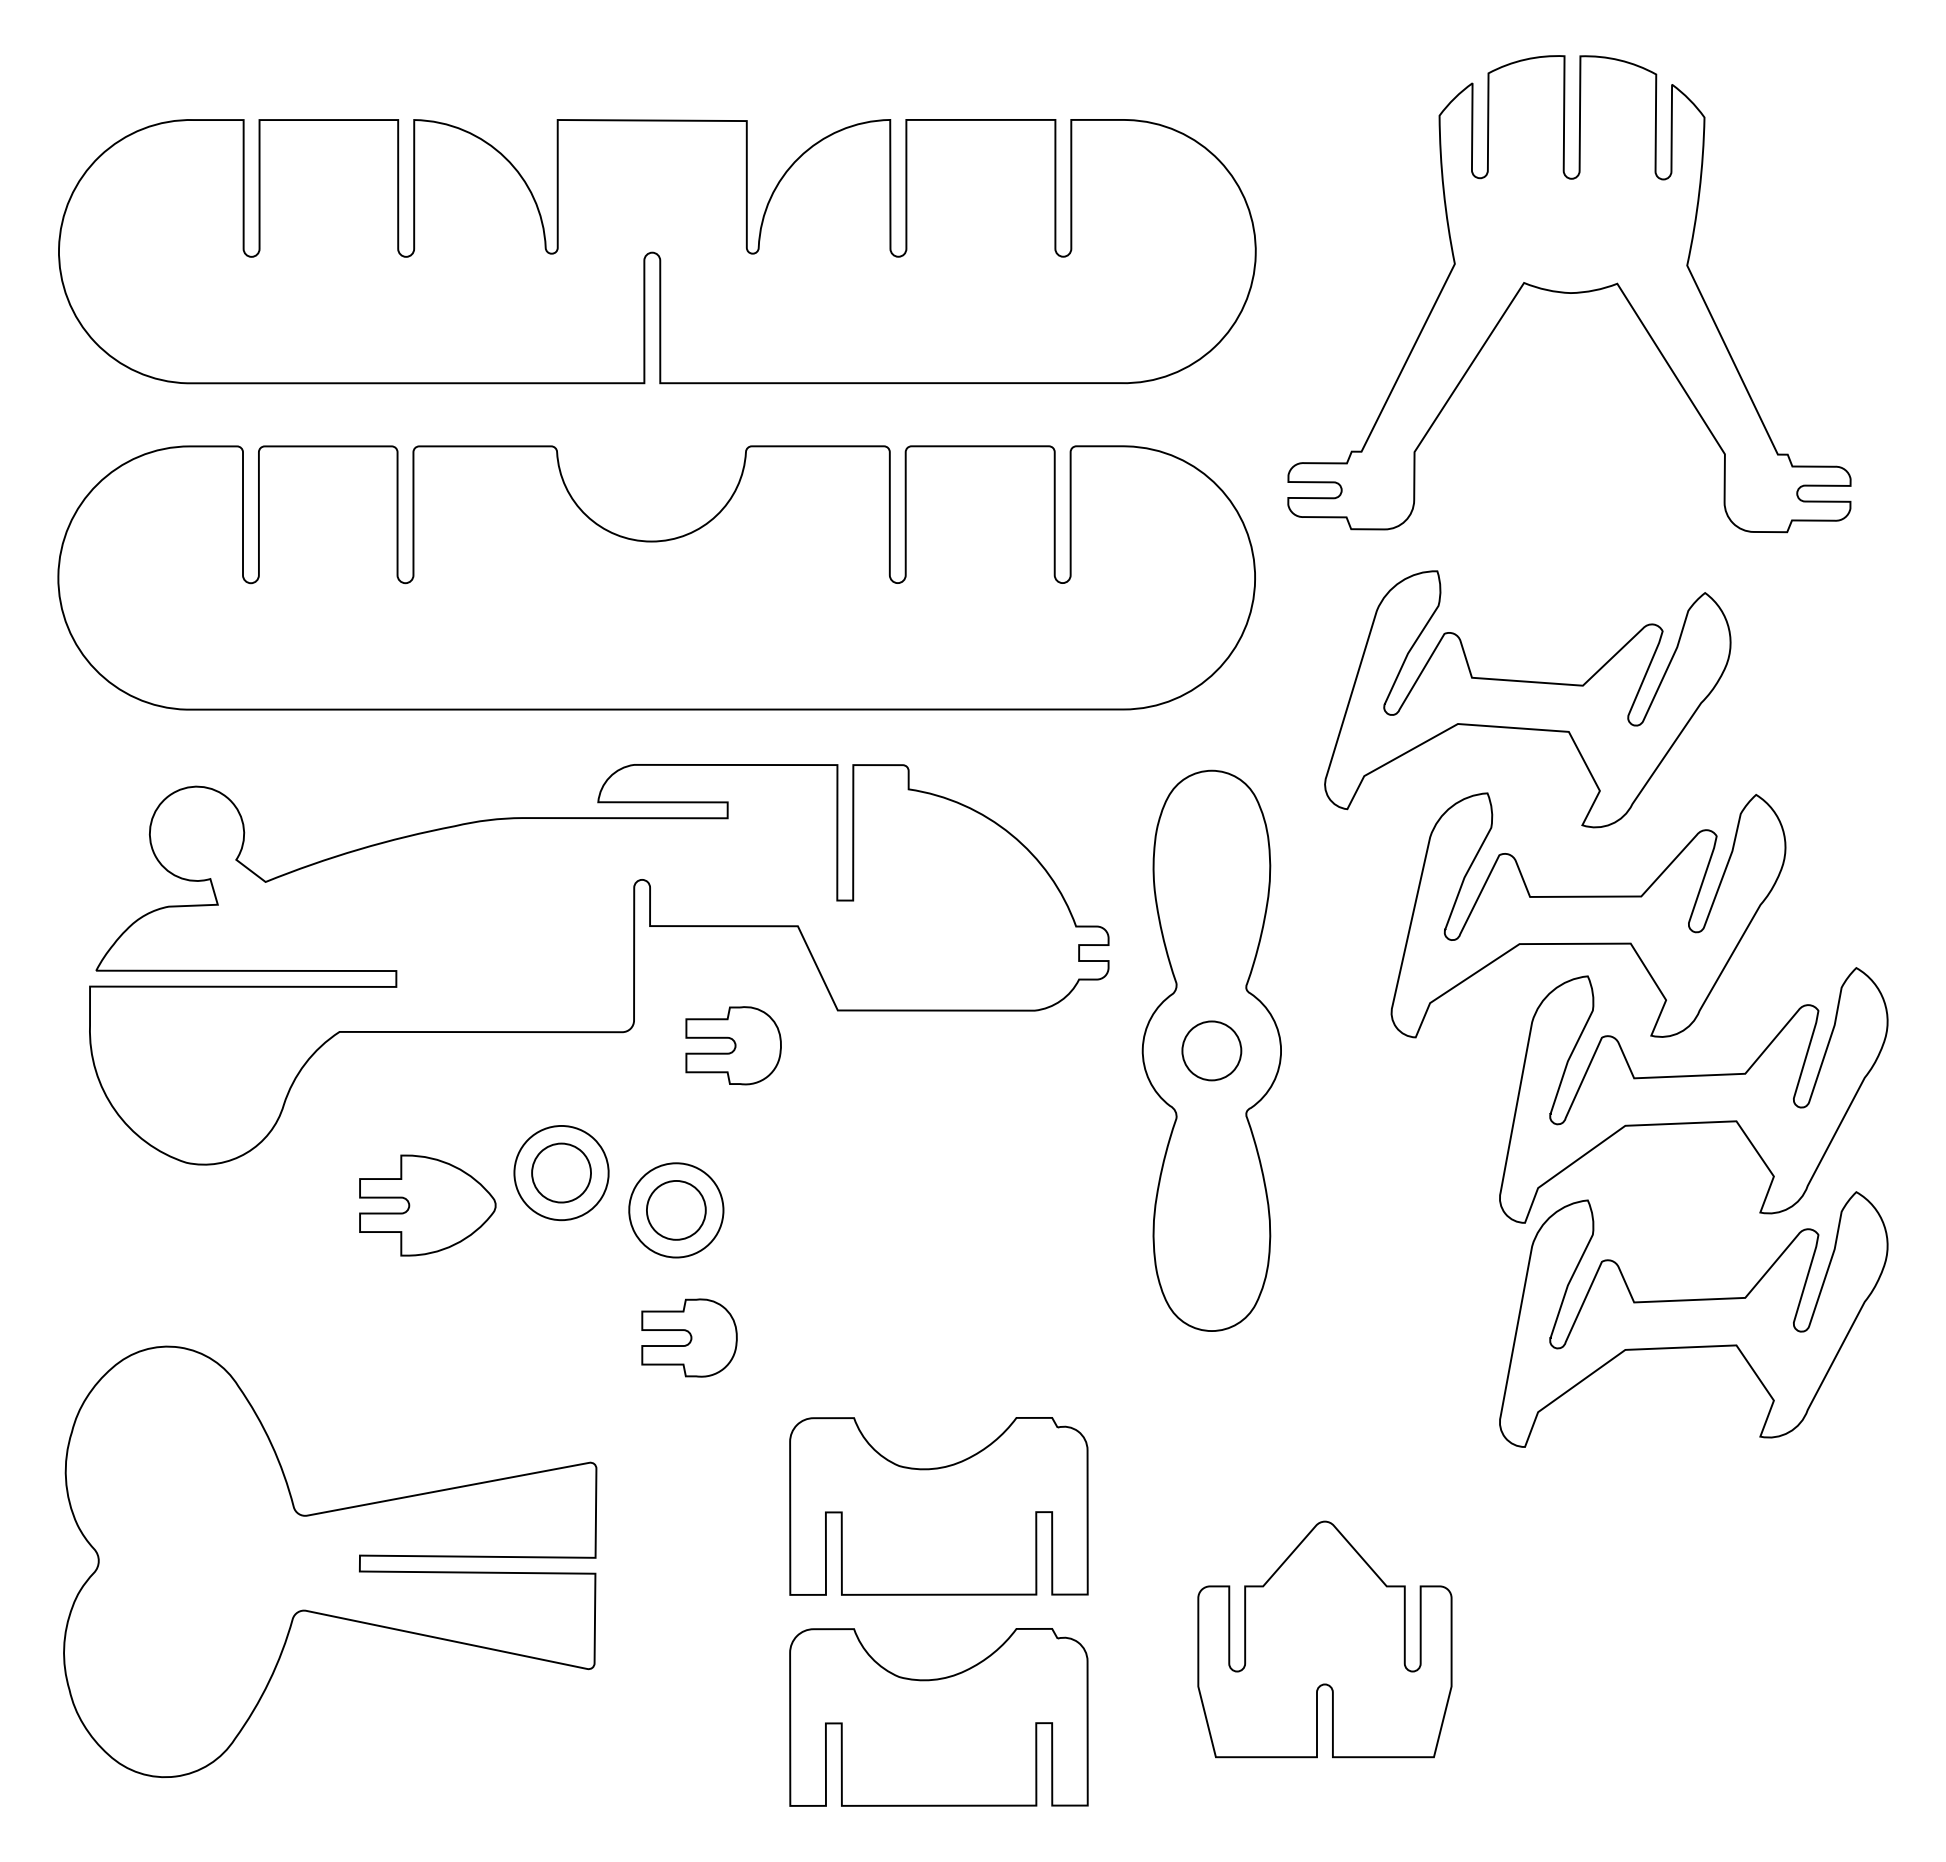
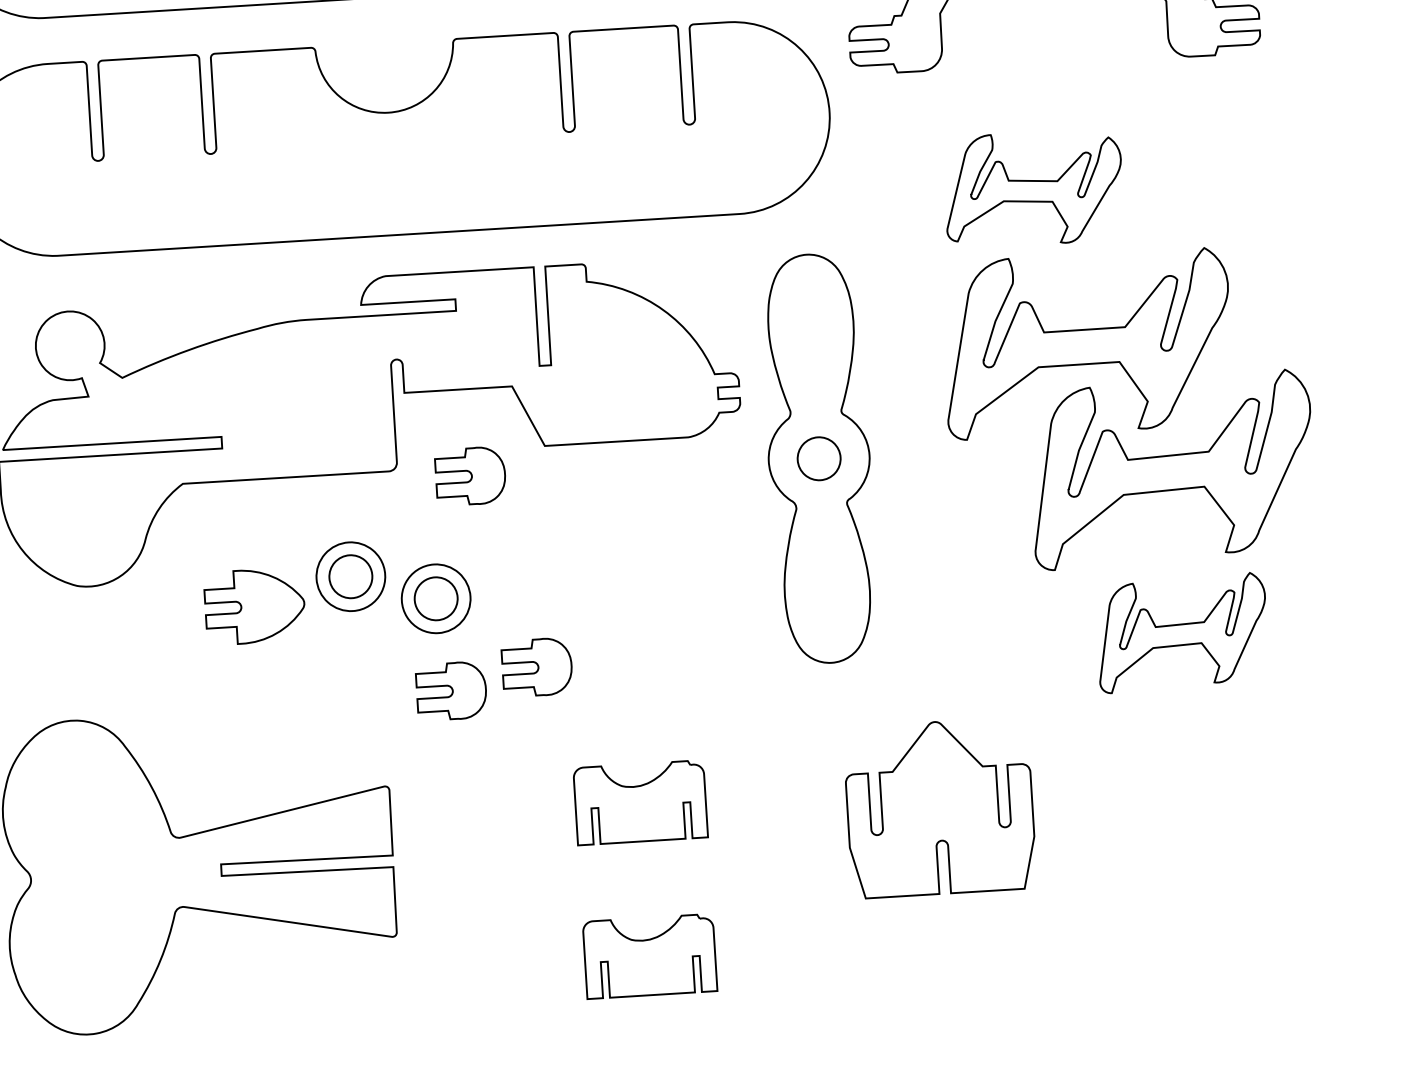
part: (1527, 699) -> (1033, 188), size x0.6
part: (808, 1312) -> (536, 667), added
part: (1693, 1319) -> (1181, 632), size x0.6
part: (938, 1506) -> (640, 802), size x0.6
part: (1324, 1639) -> (939, 807), moved
part: (938, 1717) -> (649, 956), size x0.6

